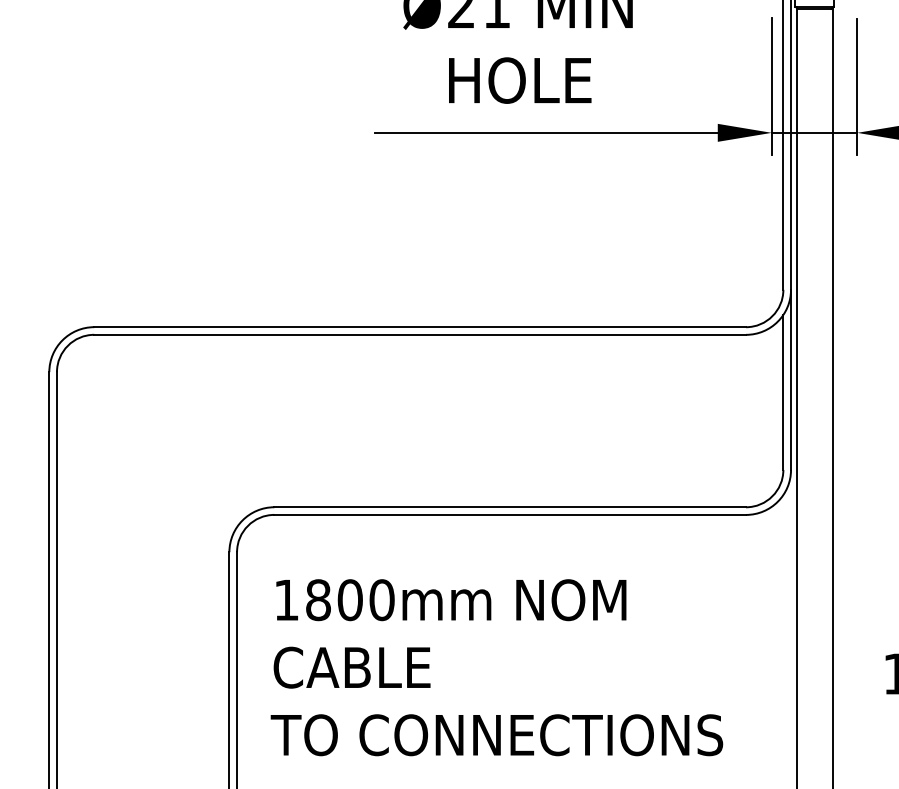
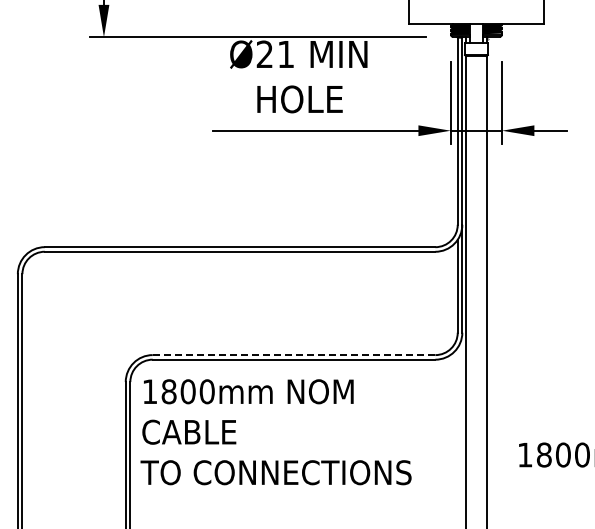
line: (510, 507) -> (294, 355), solid -> dashed
text: (495, 668) -> (275, 432), moved

